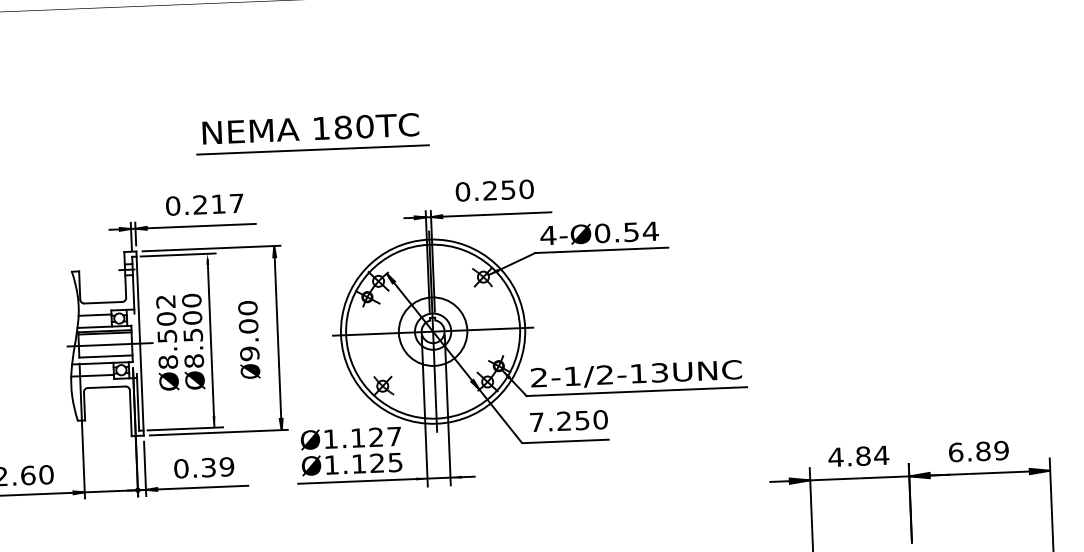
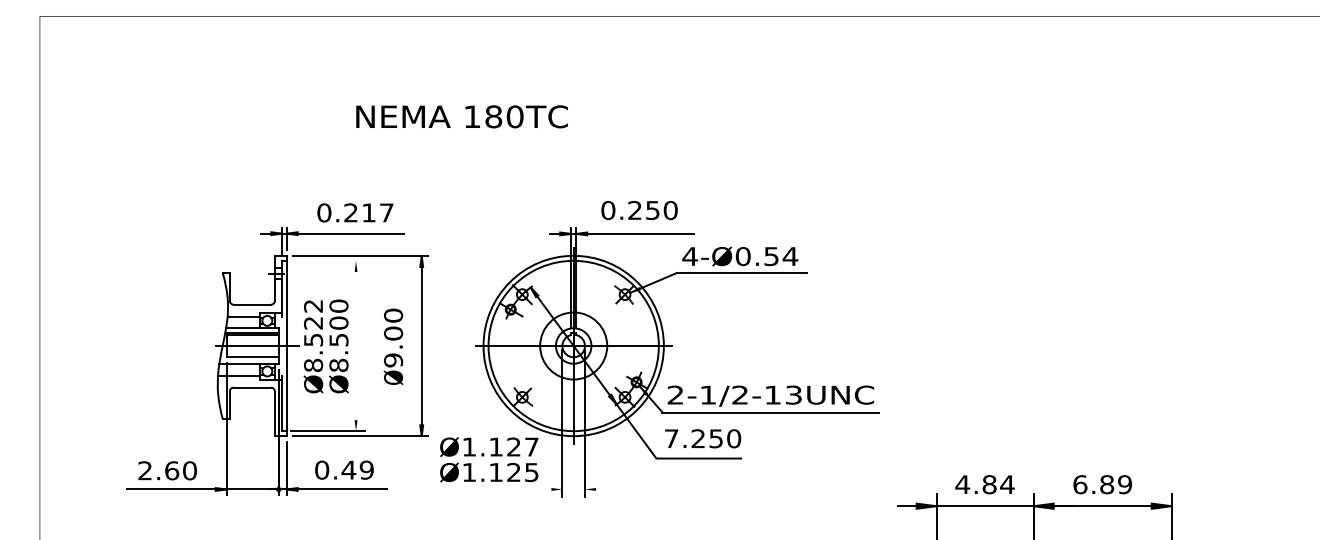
text: (310, 128) -> (461, 116), moved
line: (312, 149) -> (462, 163), removed
line: (178, 255) -> (327, 261), removed
text: (166, 318) -> (313, 322), Ø8.502 -> Ø8.522
line: (211, 342) -> (356, 347), removed
text: (208, 466) -> (348, 469), 0.39 -> 0.49
line: (385, 480) -> (521, 489), removed

